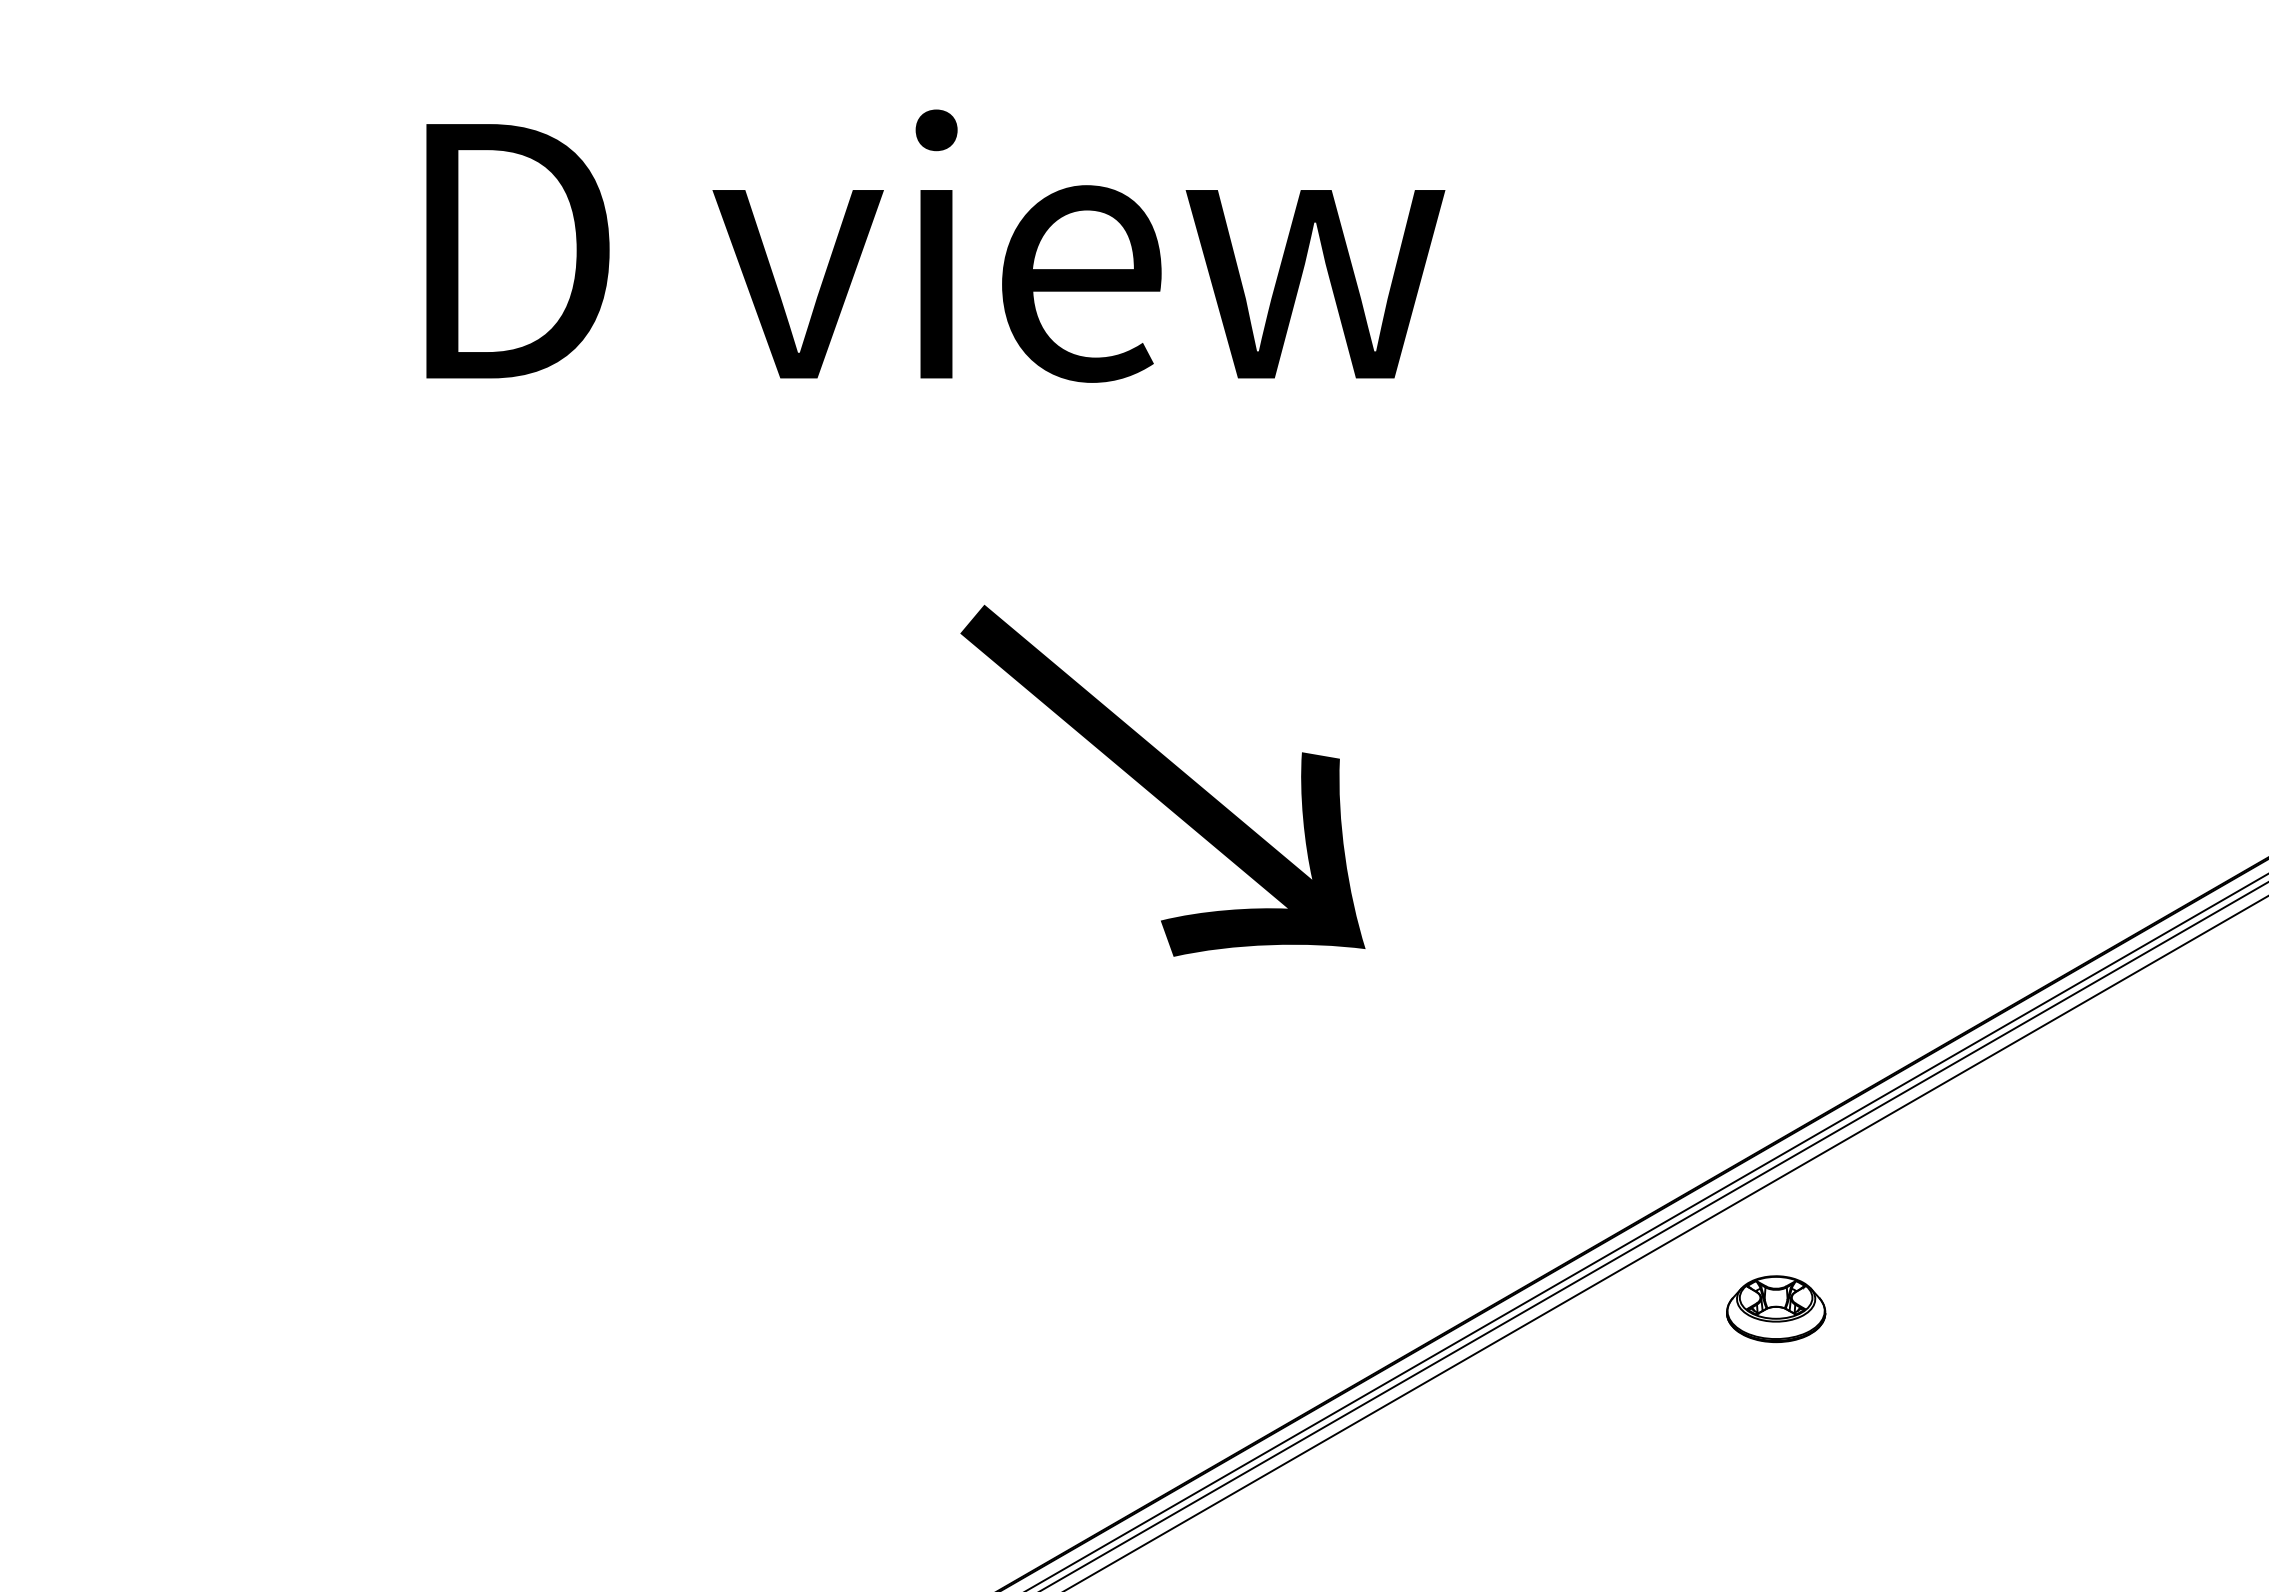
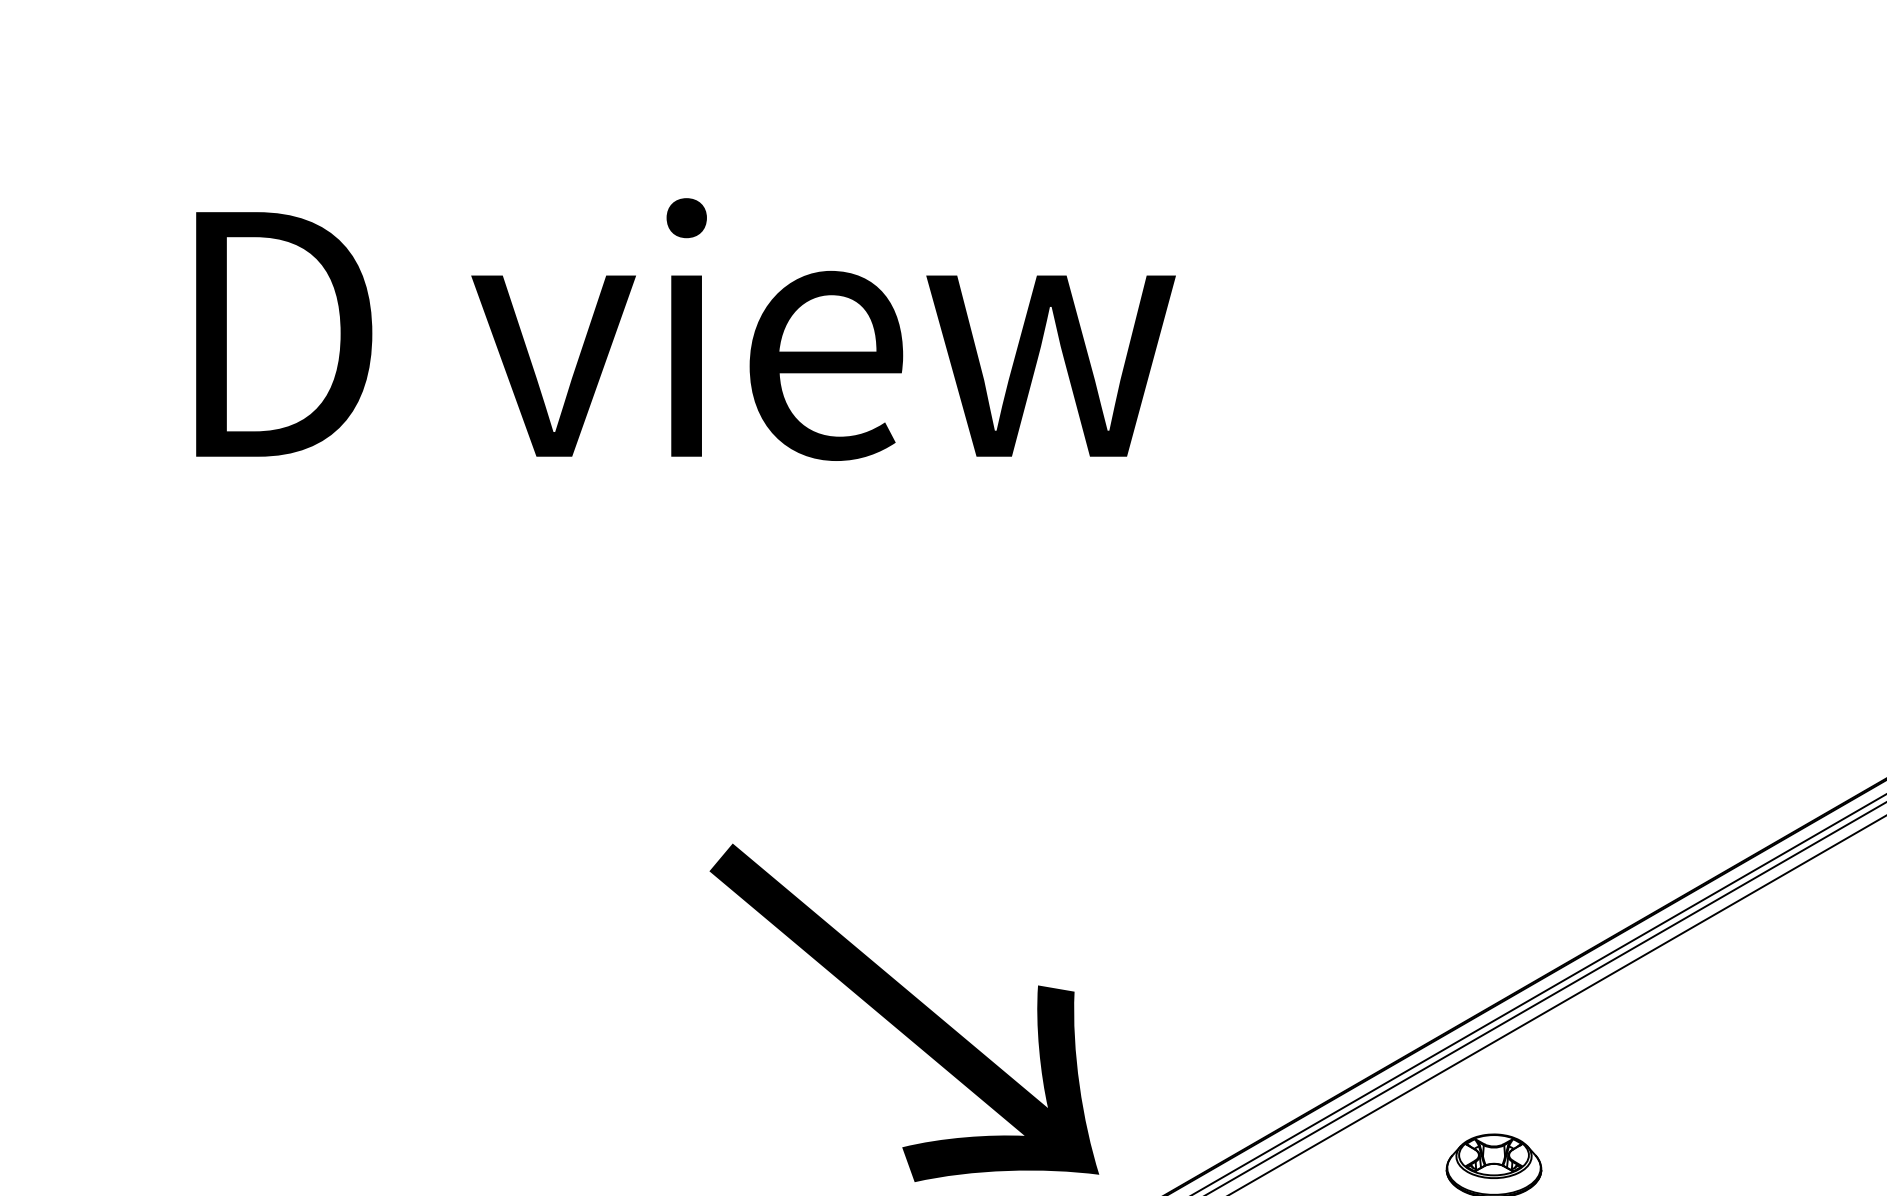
text: (935, 245) -> (685, 328), moved
text: (1162, 780) -> (903, 1012), moved

